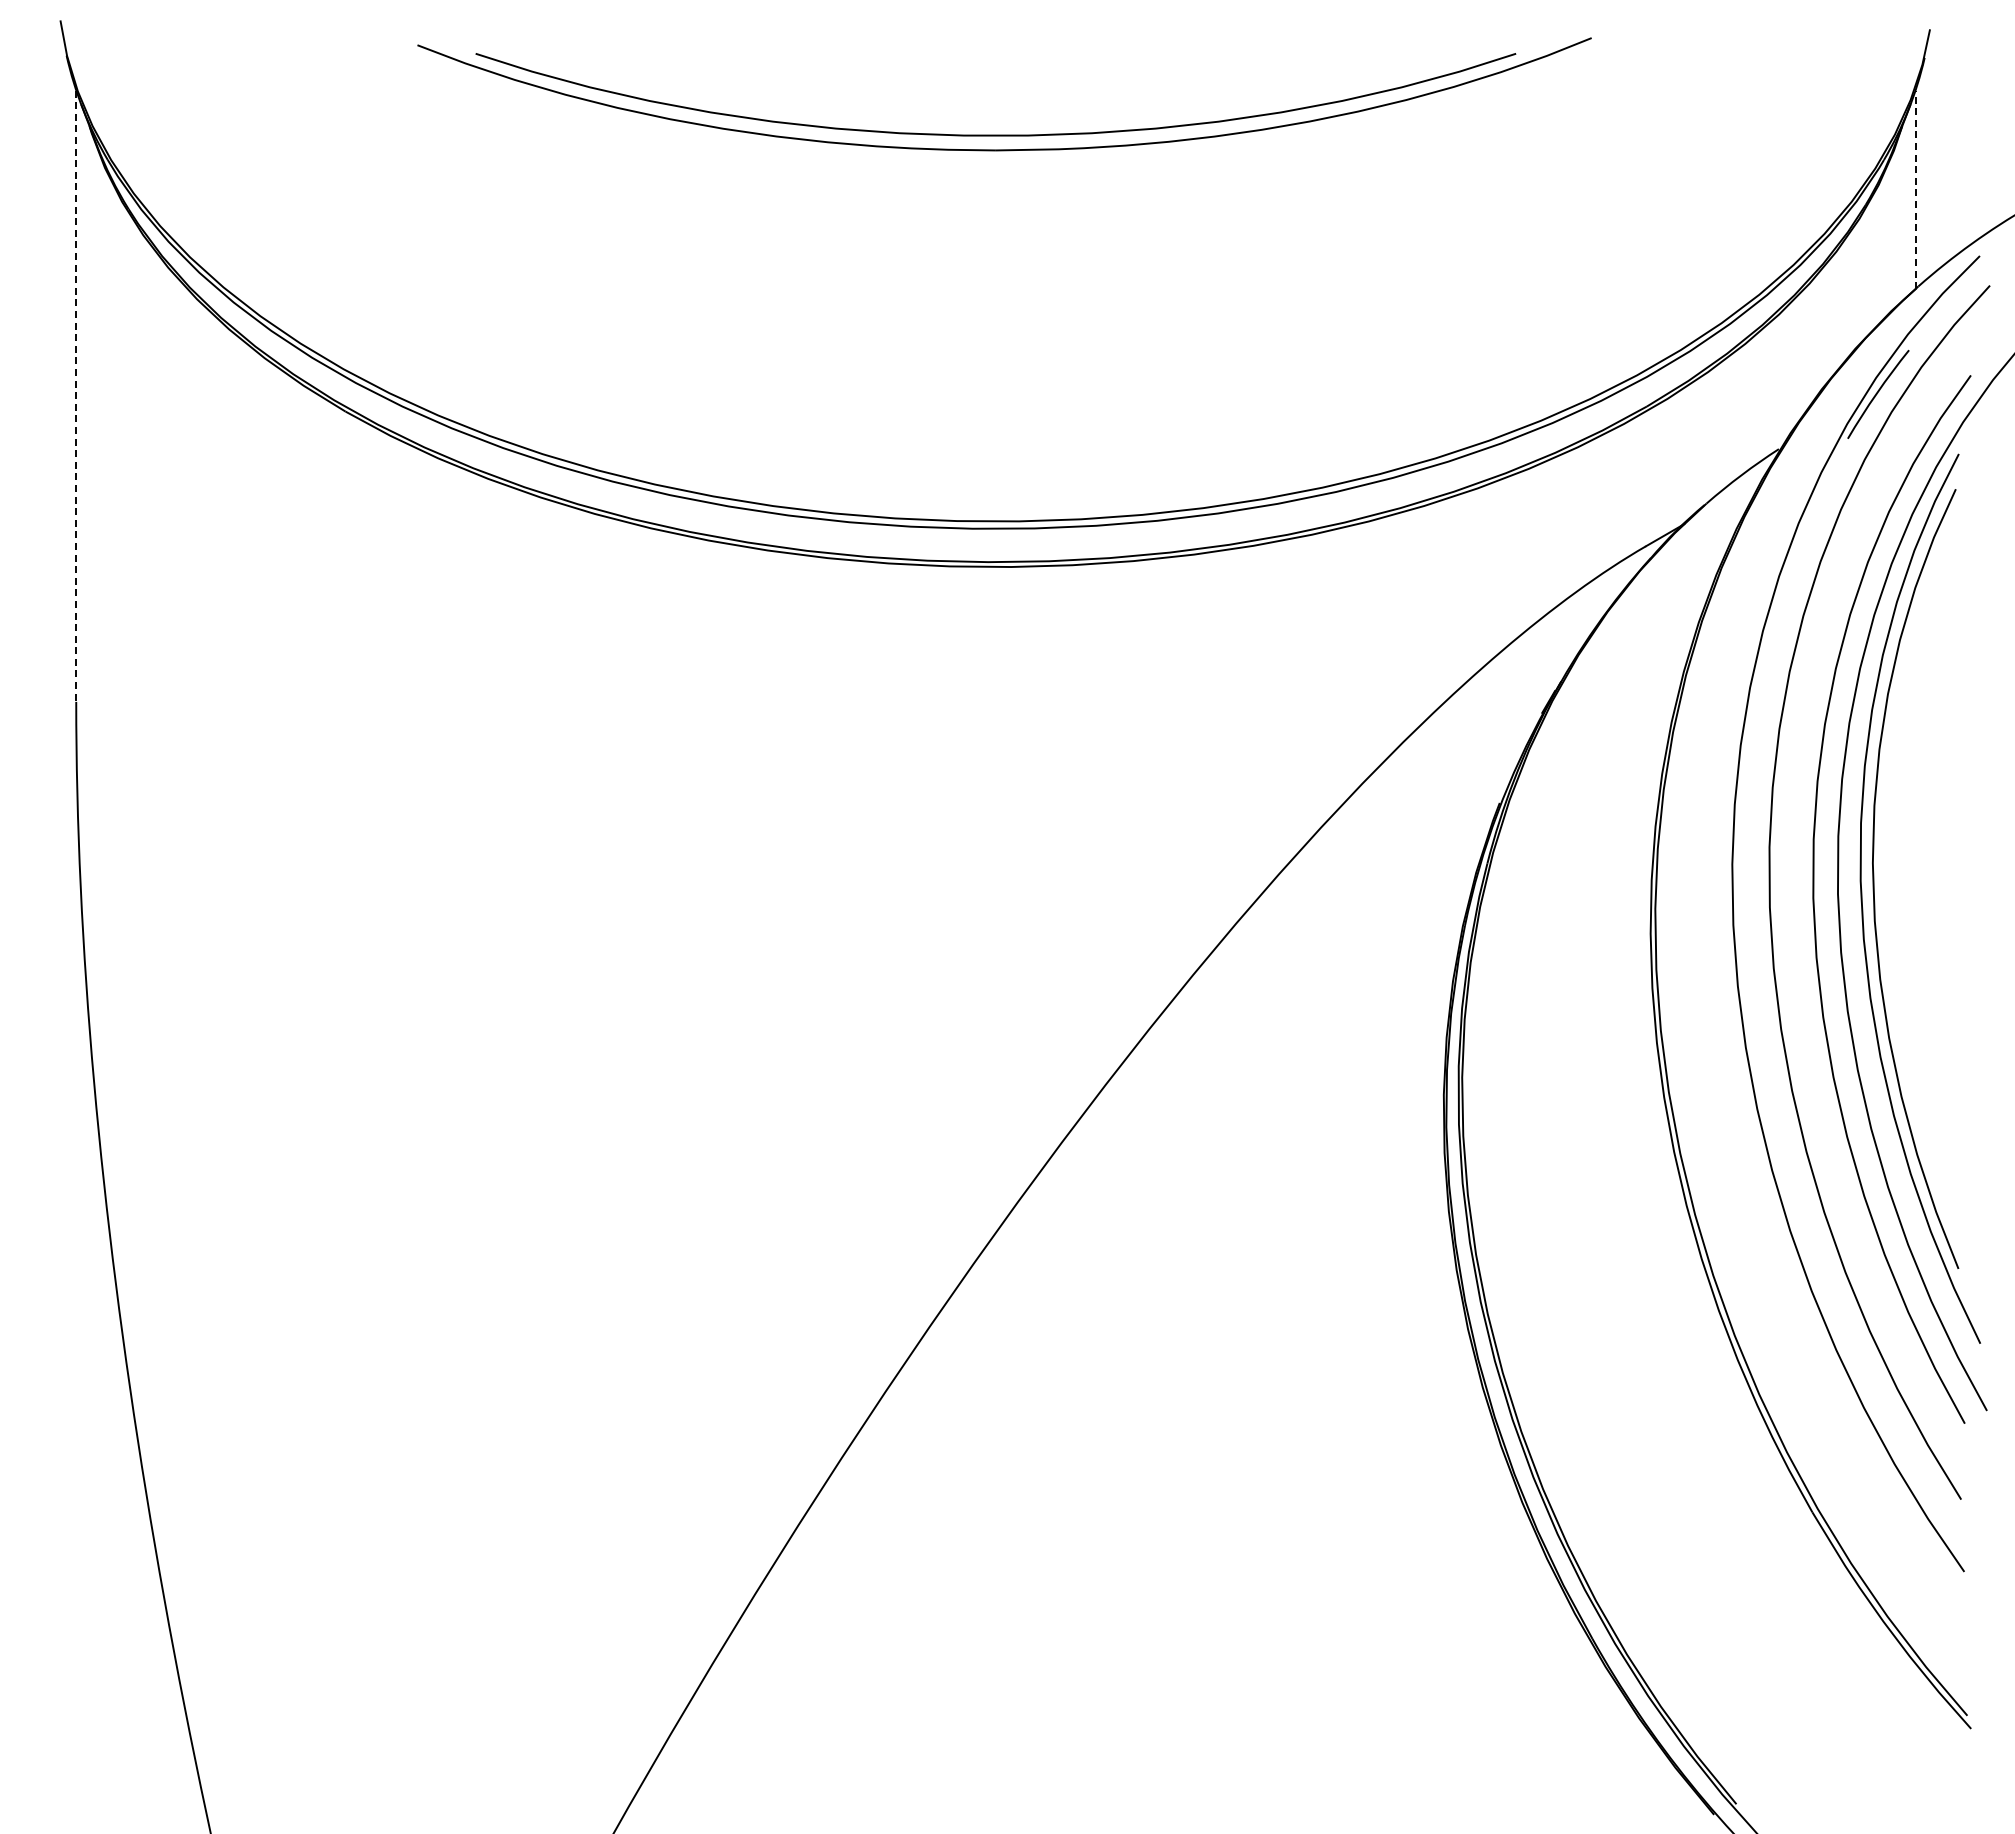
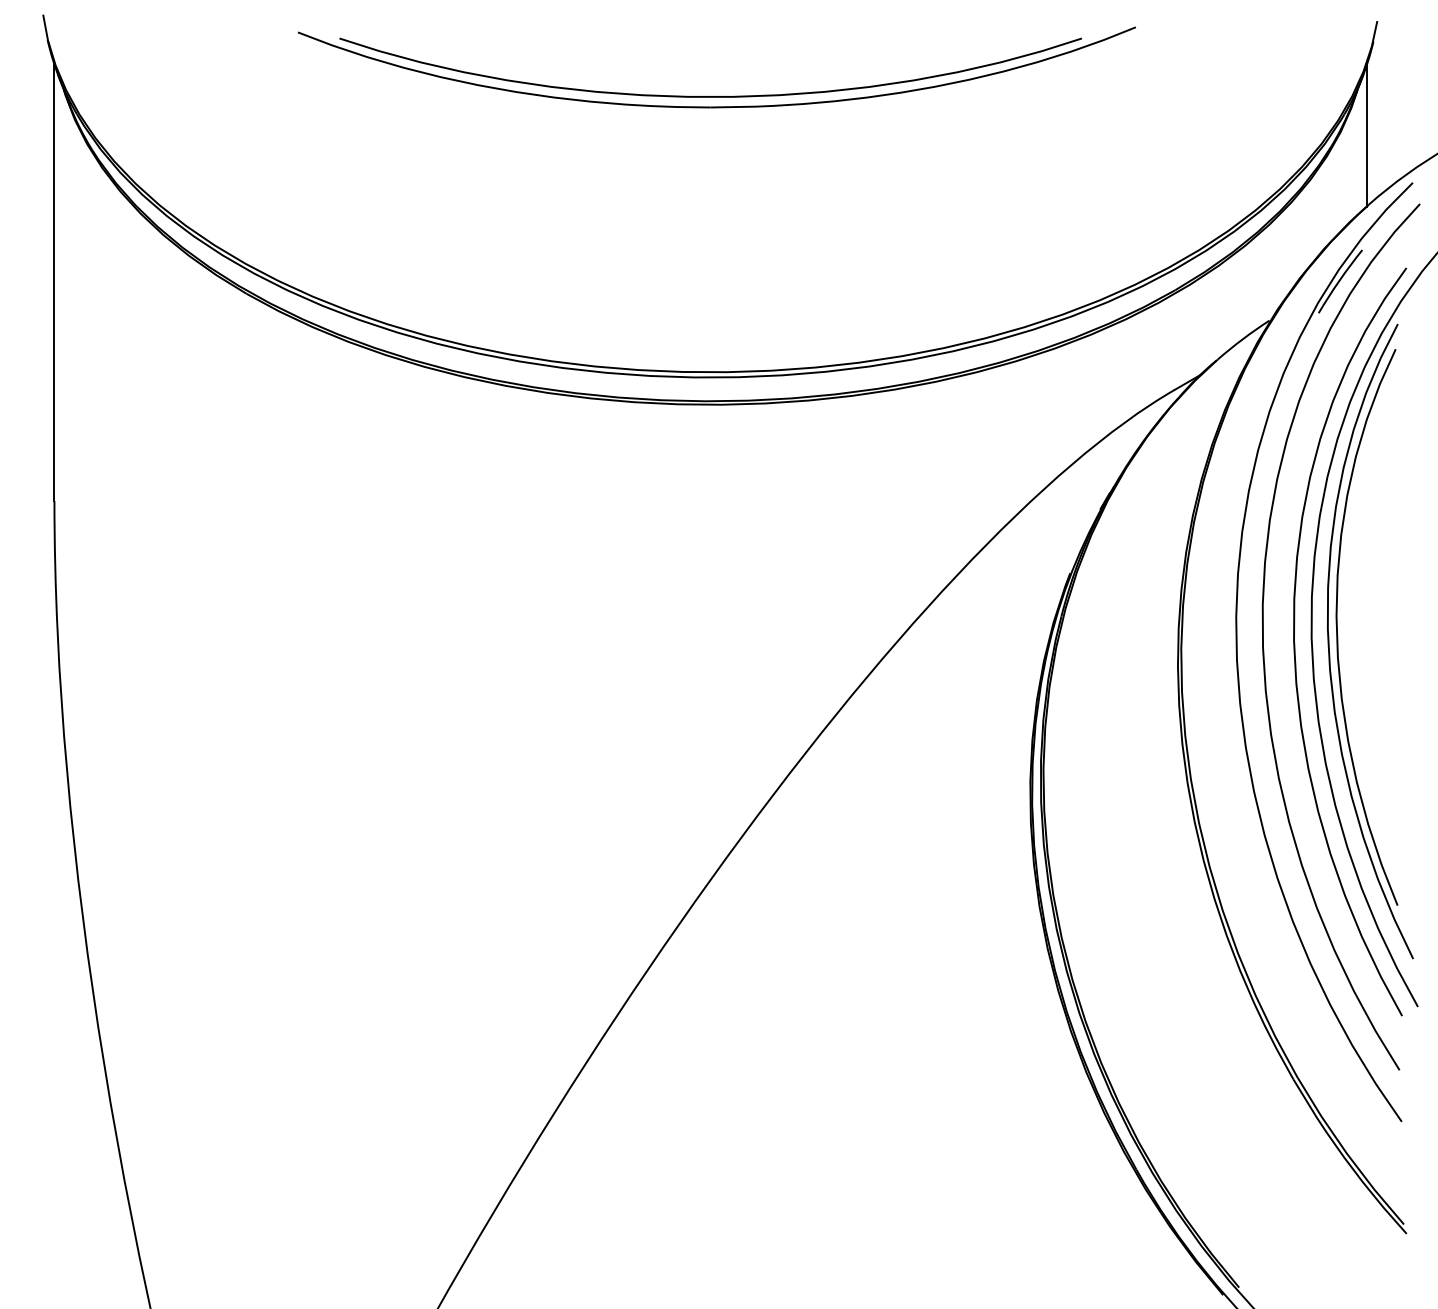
line: (1915, 189) -> (1366, 135), dashed -> solid
line: (76, 396) -> (54, 283), dashed -> solid

